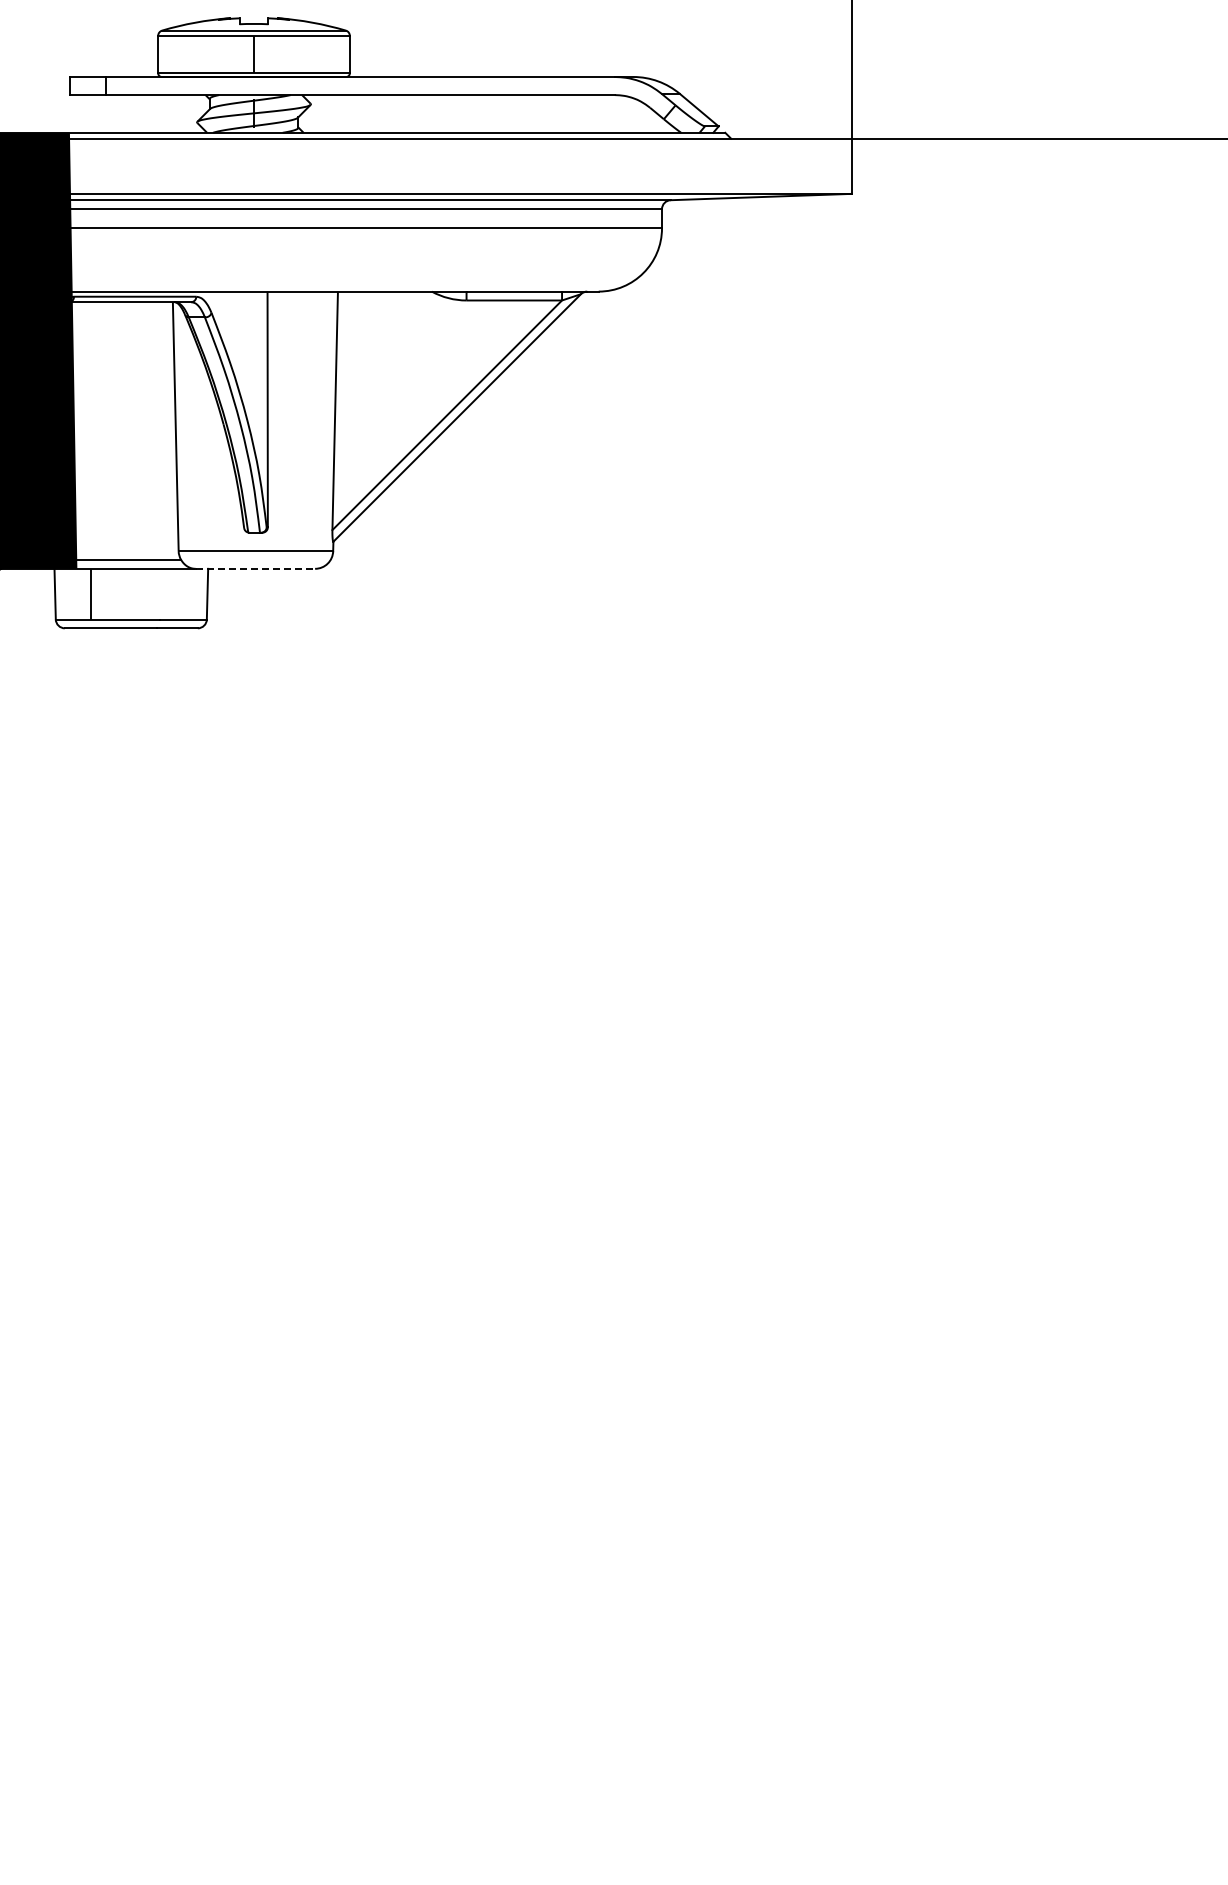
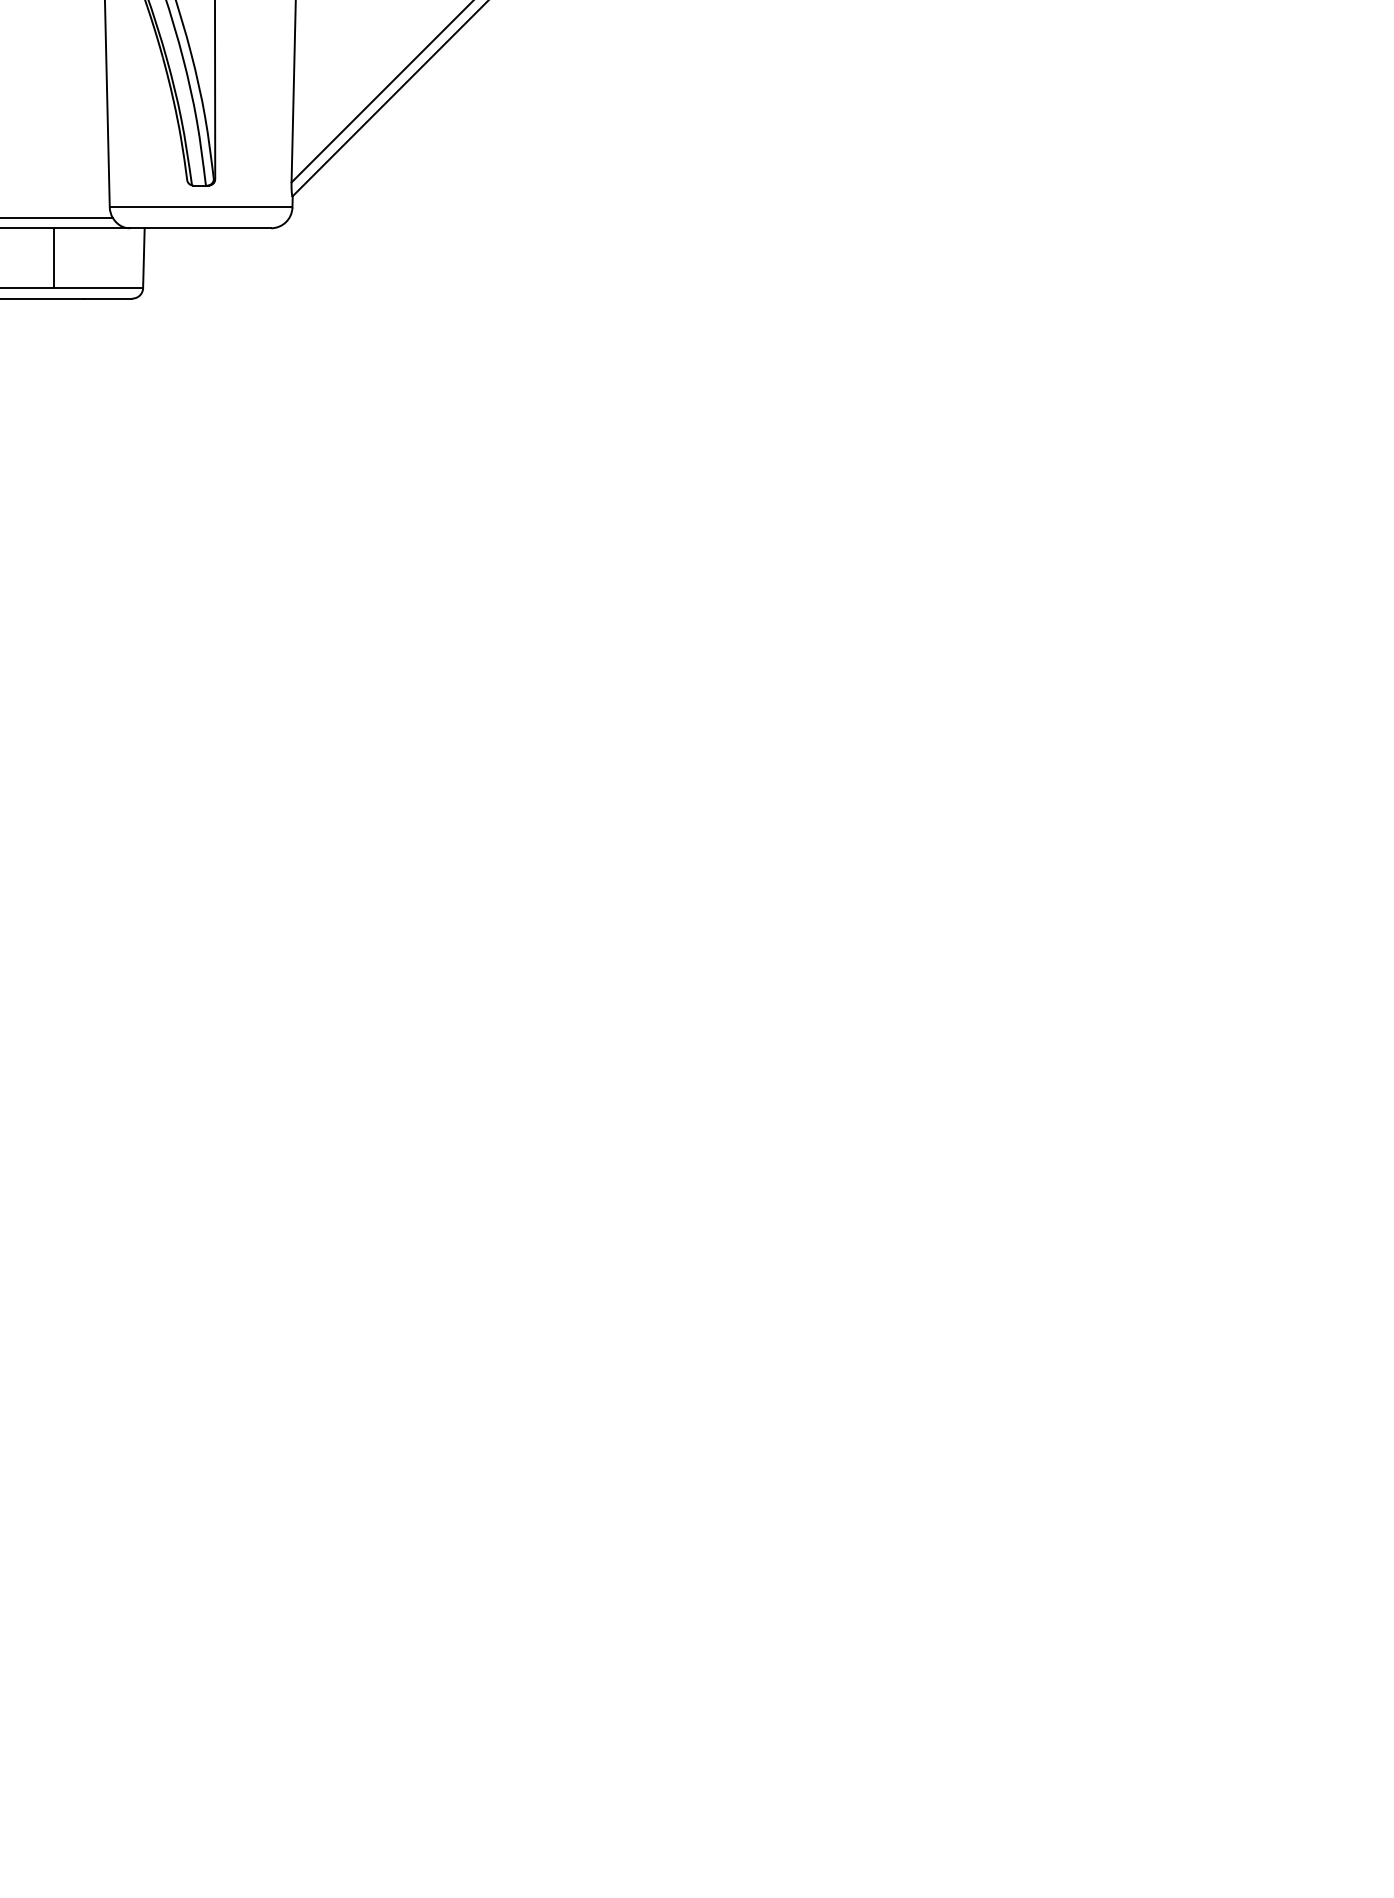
line: (255, 568) -> (200, 227), dashed -> solid
line: (91, 593) -> (54, 257), moved

